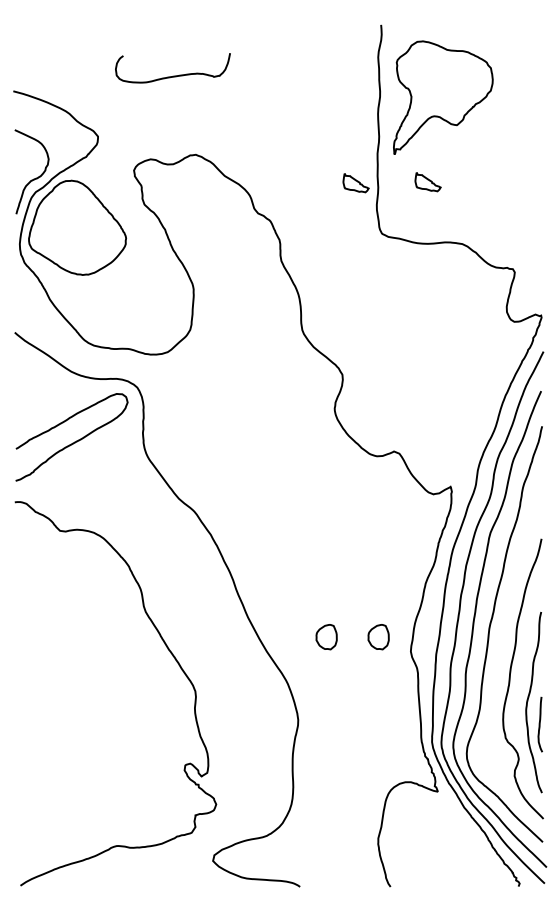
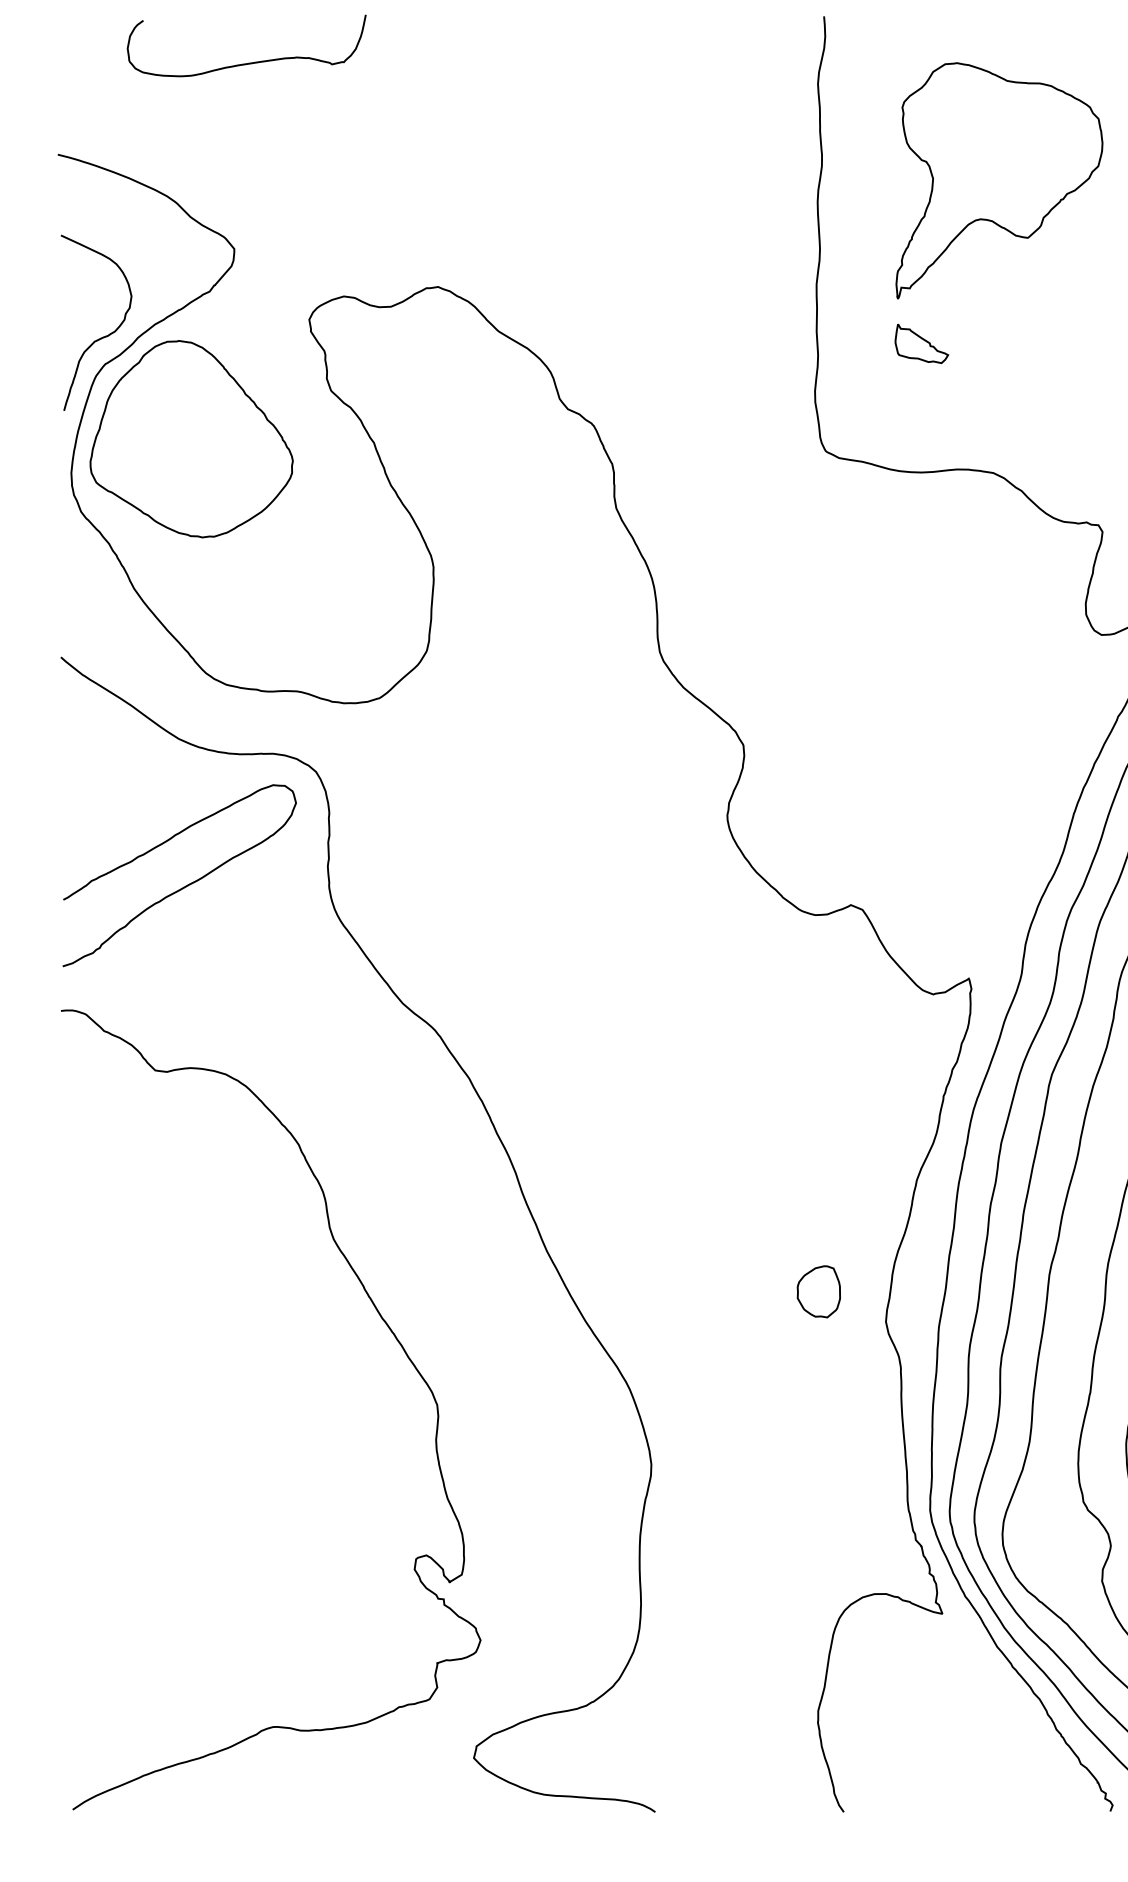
curve: (173, 75) -> (247, 61), moved
part: (443, 97) -> (999, 180), moved
part: (355, 183) -> (770, 346), removed
part: (326, 637) -> (710, 1292), removed

